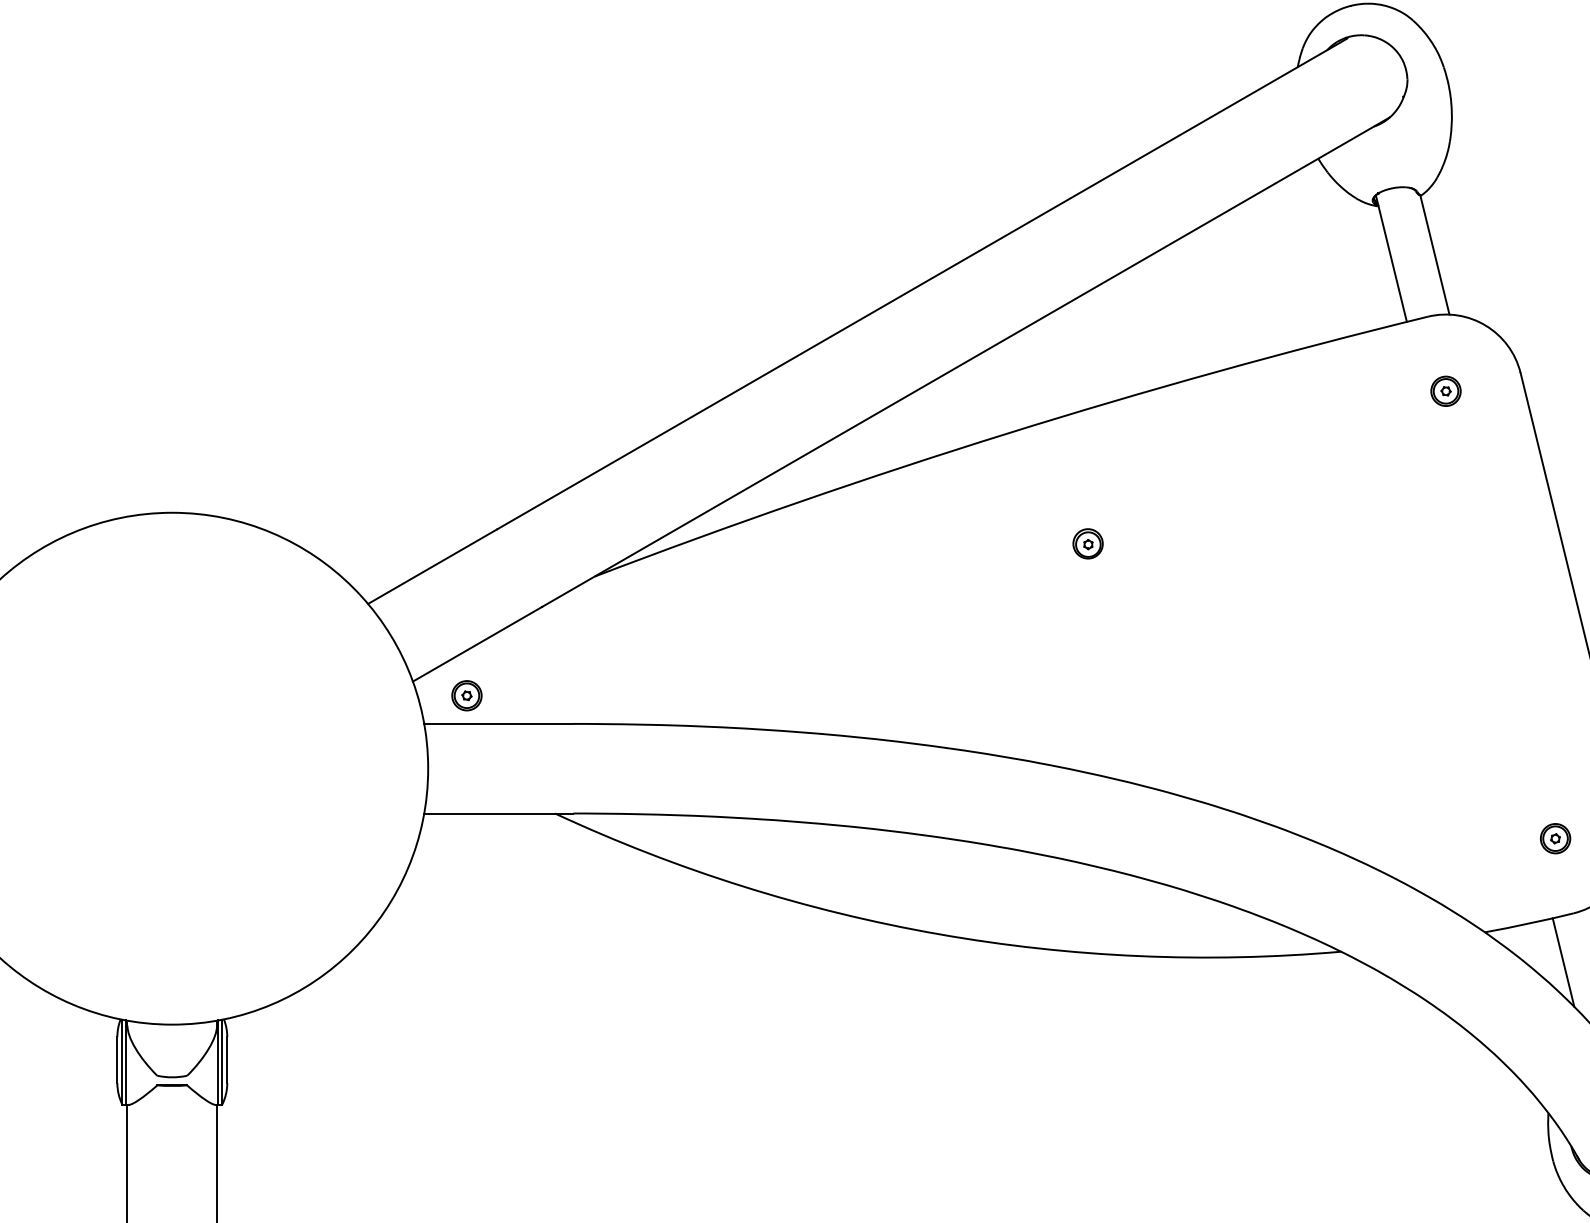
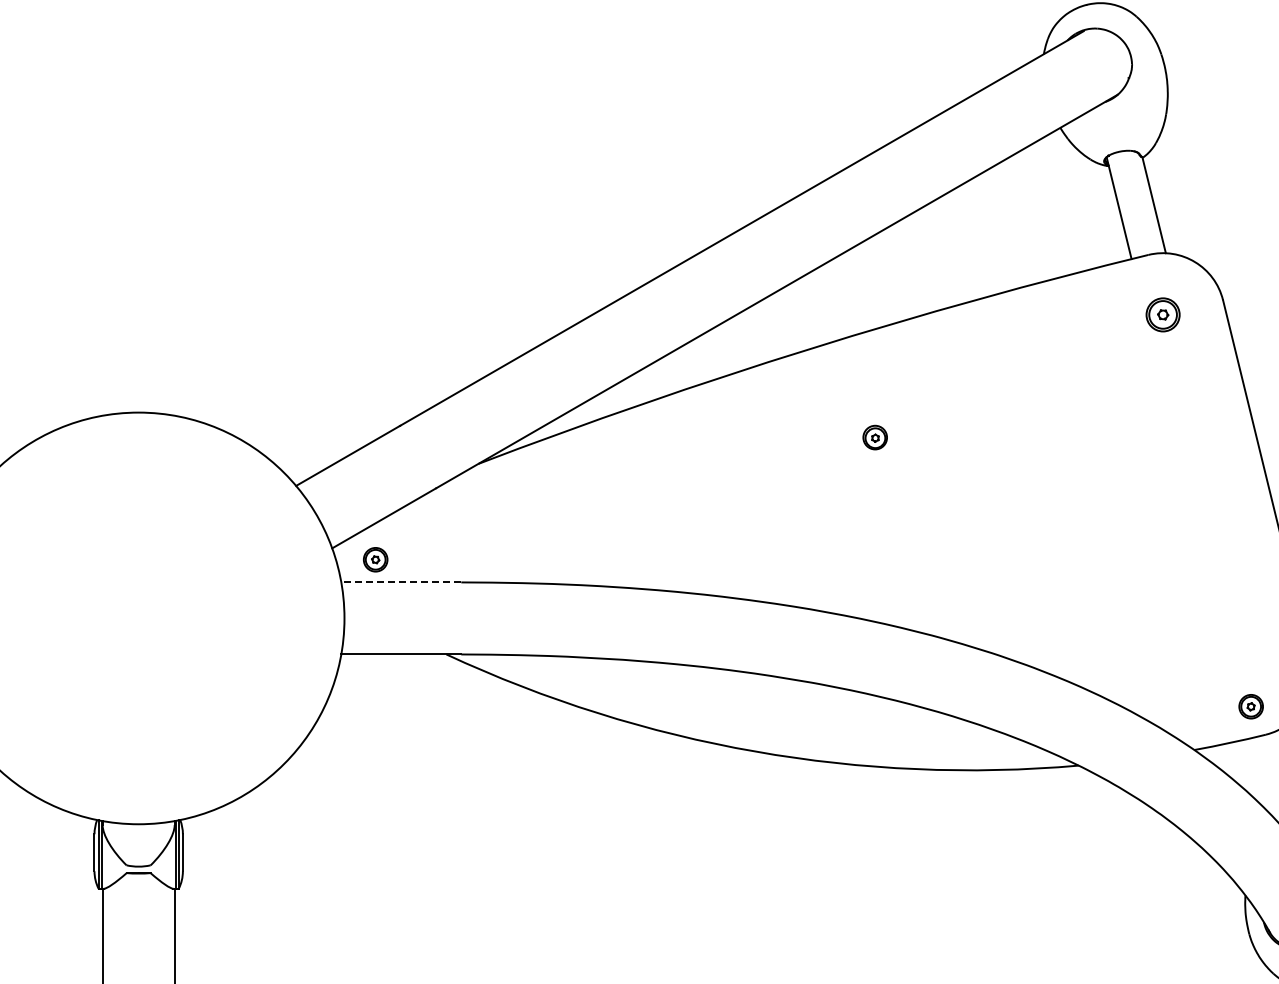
part: (1445, 390) -> (1162, 314), size x1.4
line: (499, 724) -> (401, 582), solid -> dashed
part: (1554, 838) -> (1250, 706), moved
line: (1563, 961) -> (1257, 773), removed

